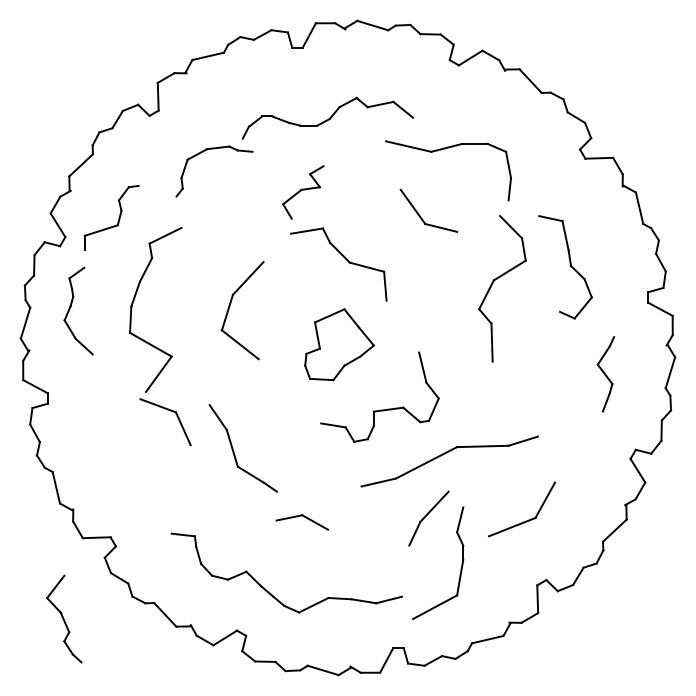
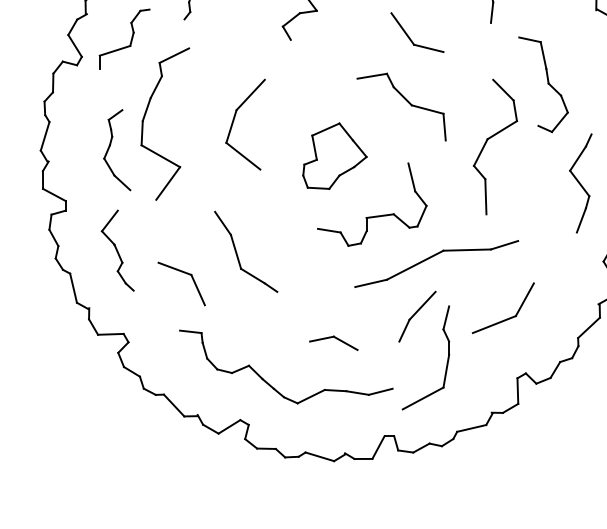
part: (344, 258) -> (406, 101), moved
part: (497, 279) -> (490, 138), moved
part: (71, 307) -> (110, 146), moved
part: (605, 374) -> (580, 183), size x1.43
part: (170, 411) -> (186, 274), moved
part: (302, 522) -> (333, 343), moved
part: (64, 618) -> (118, 250), moved

